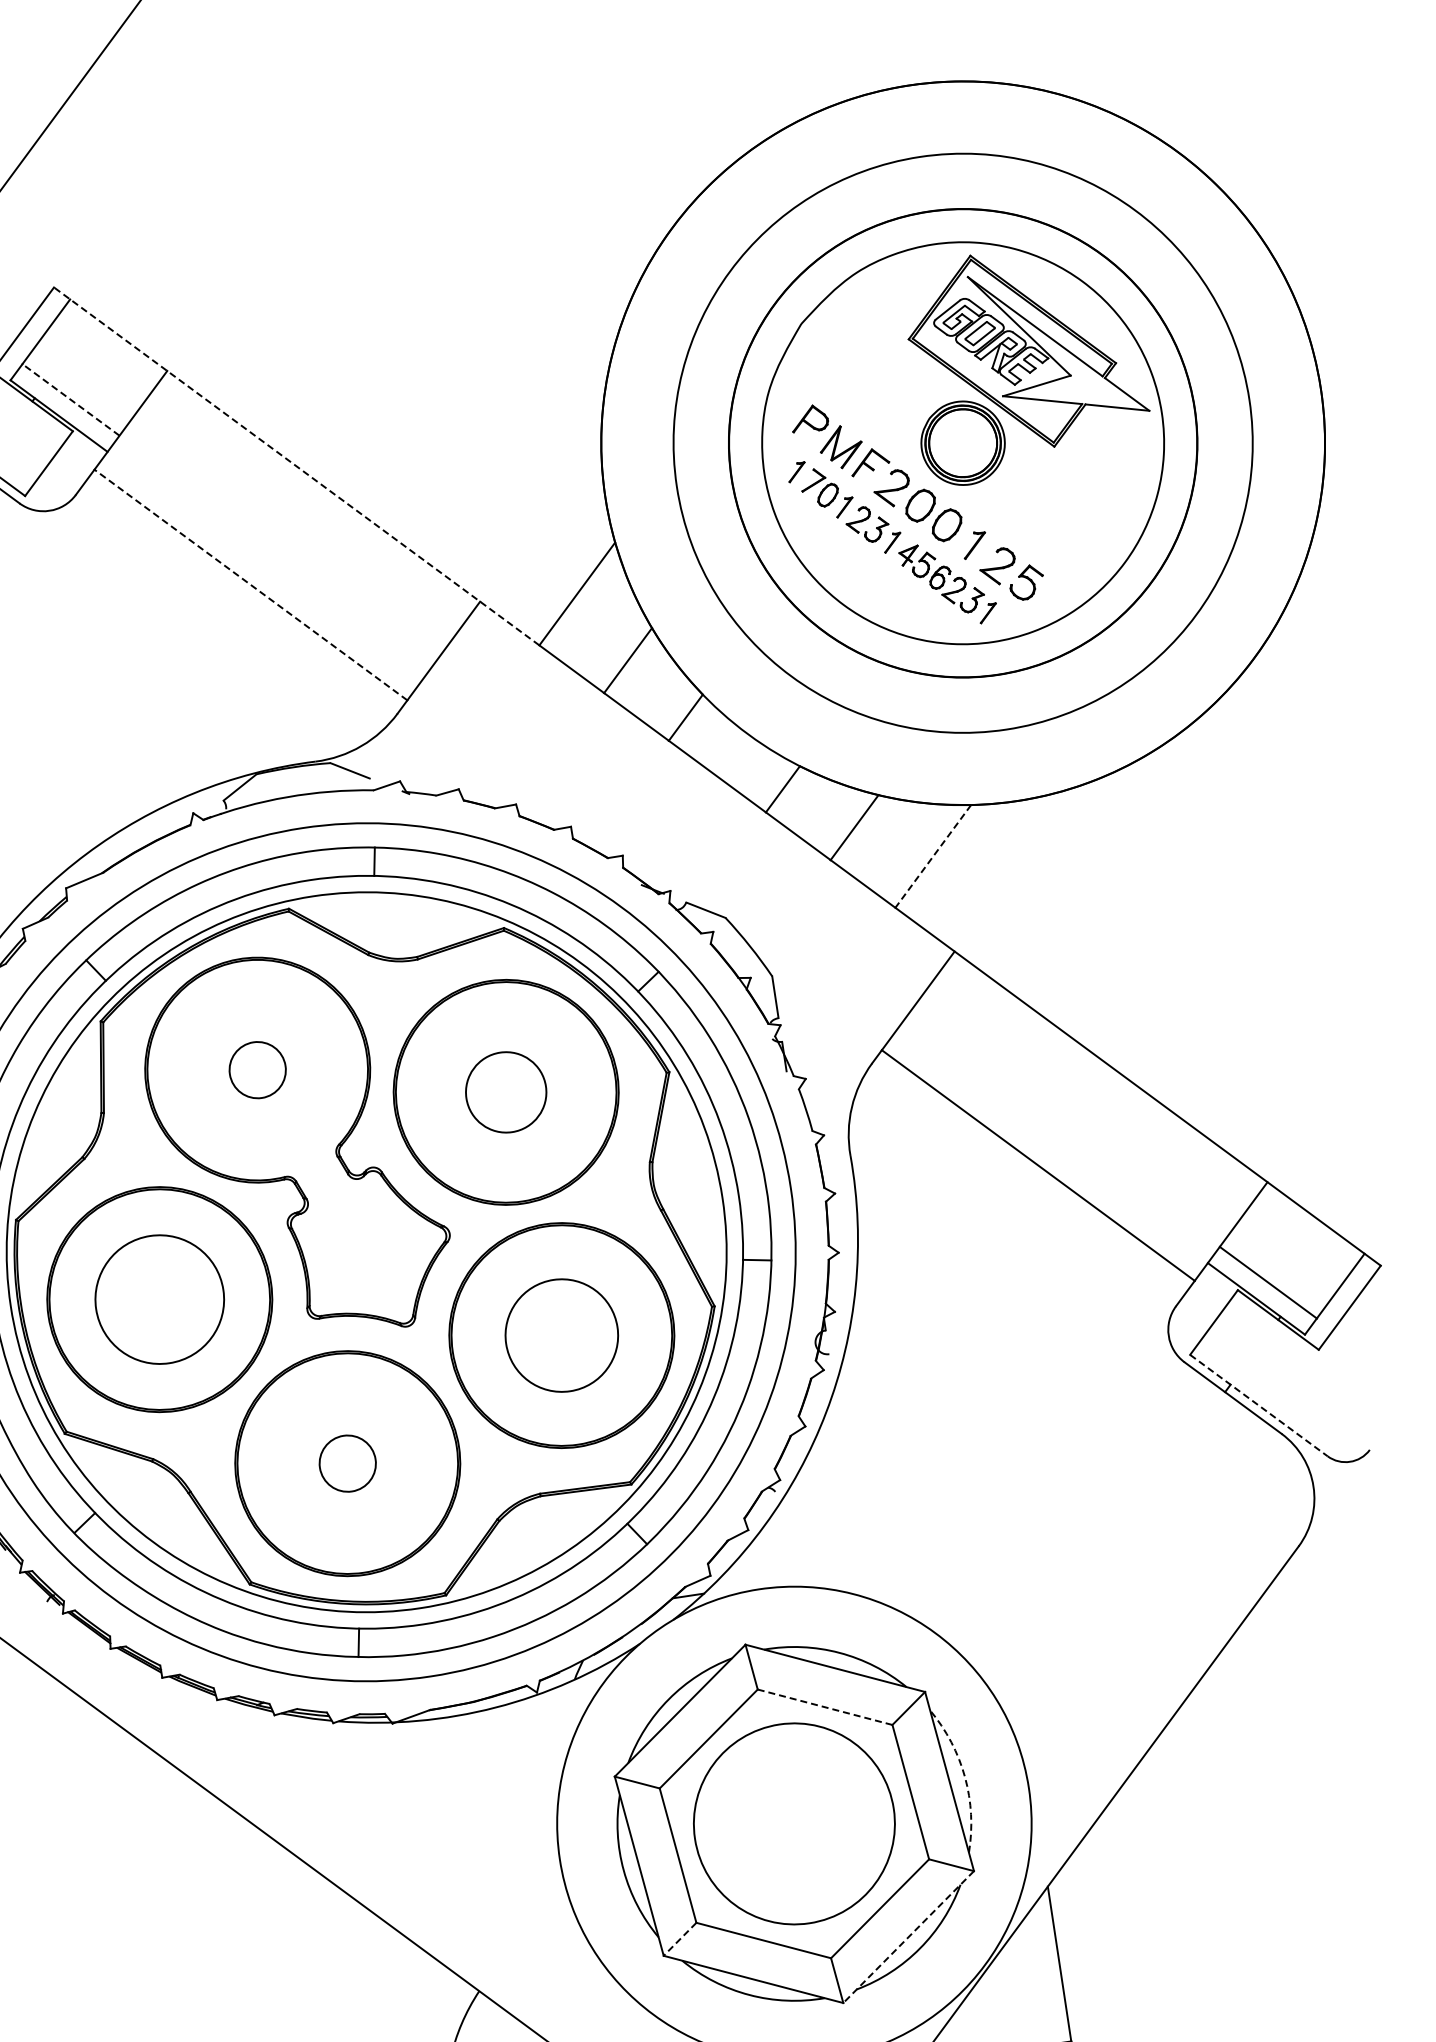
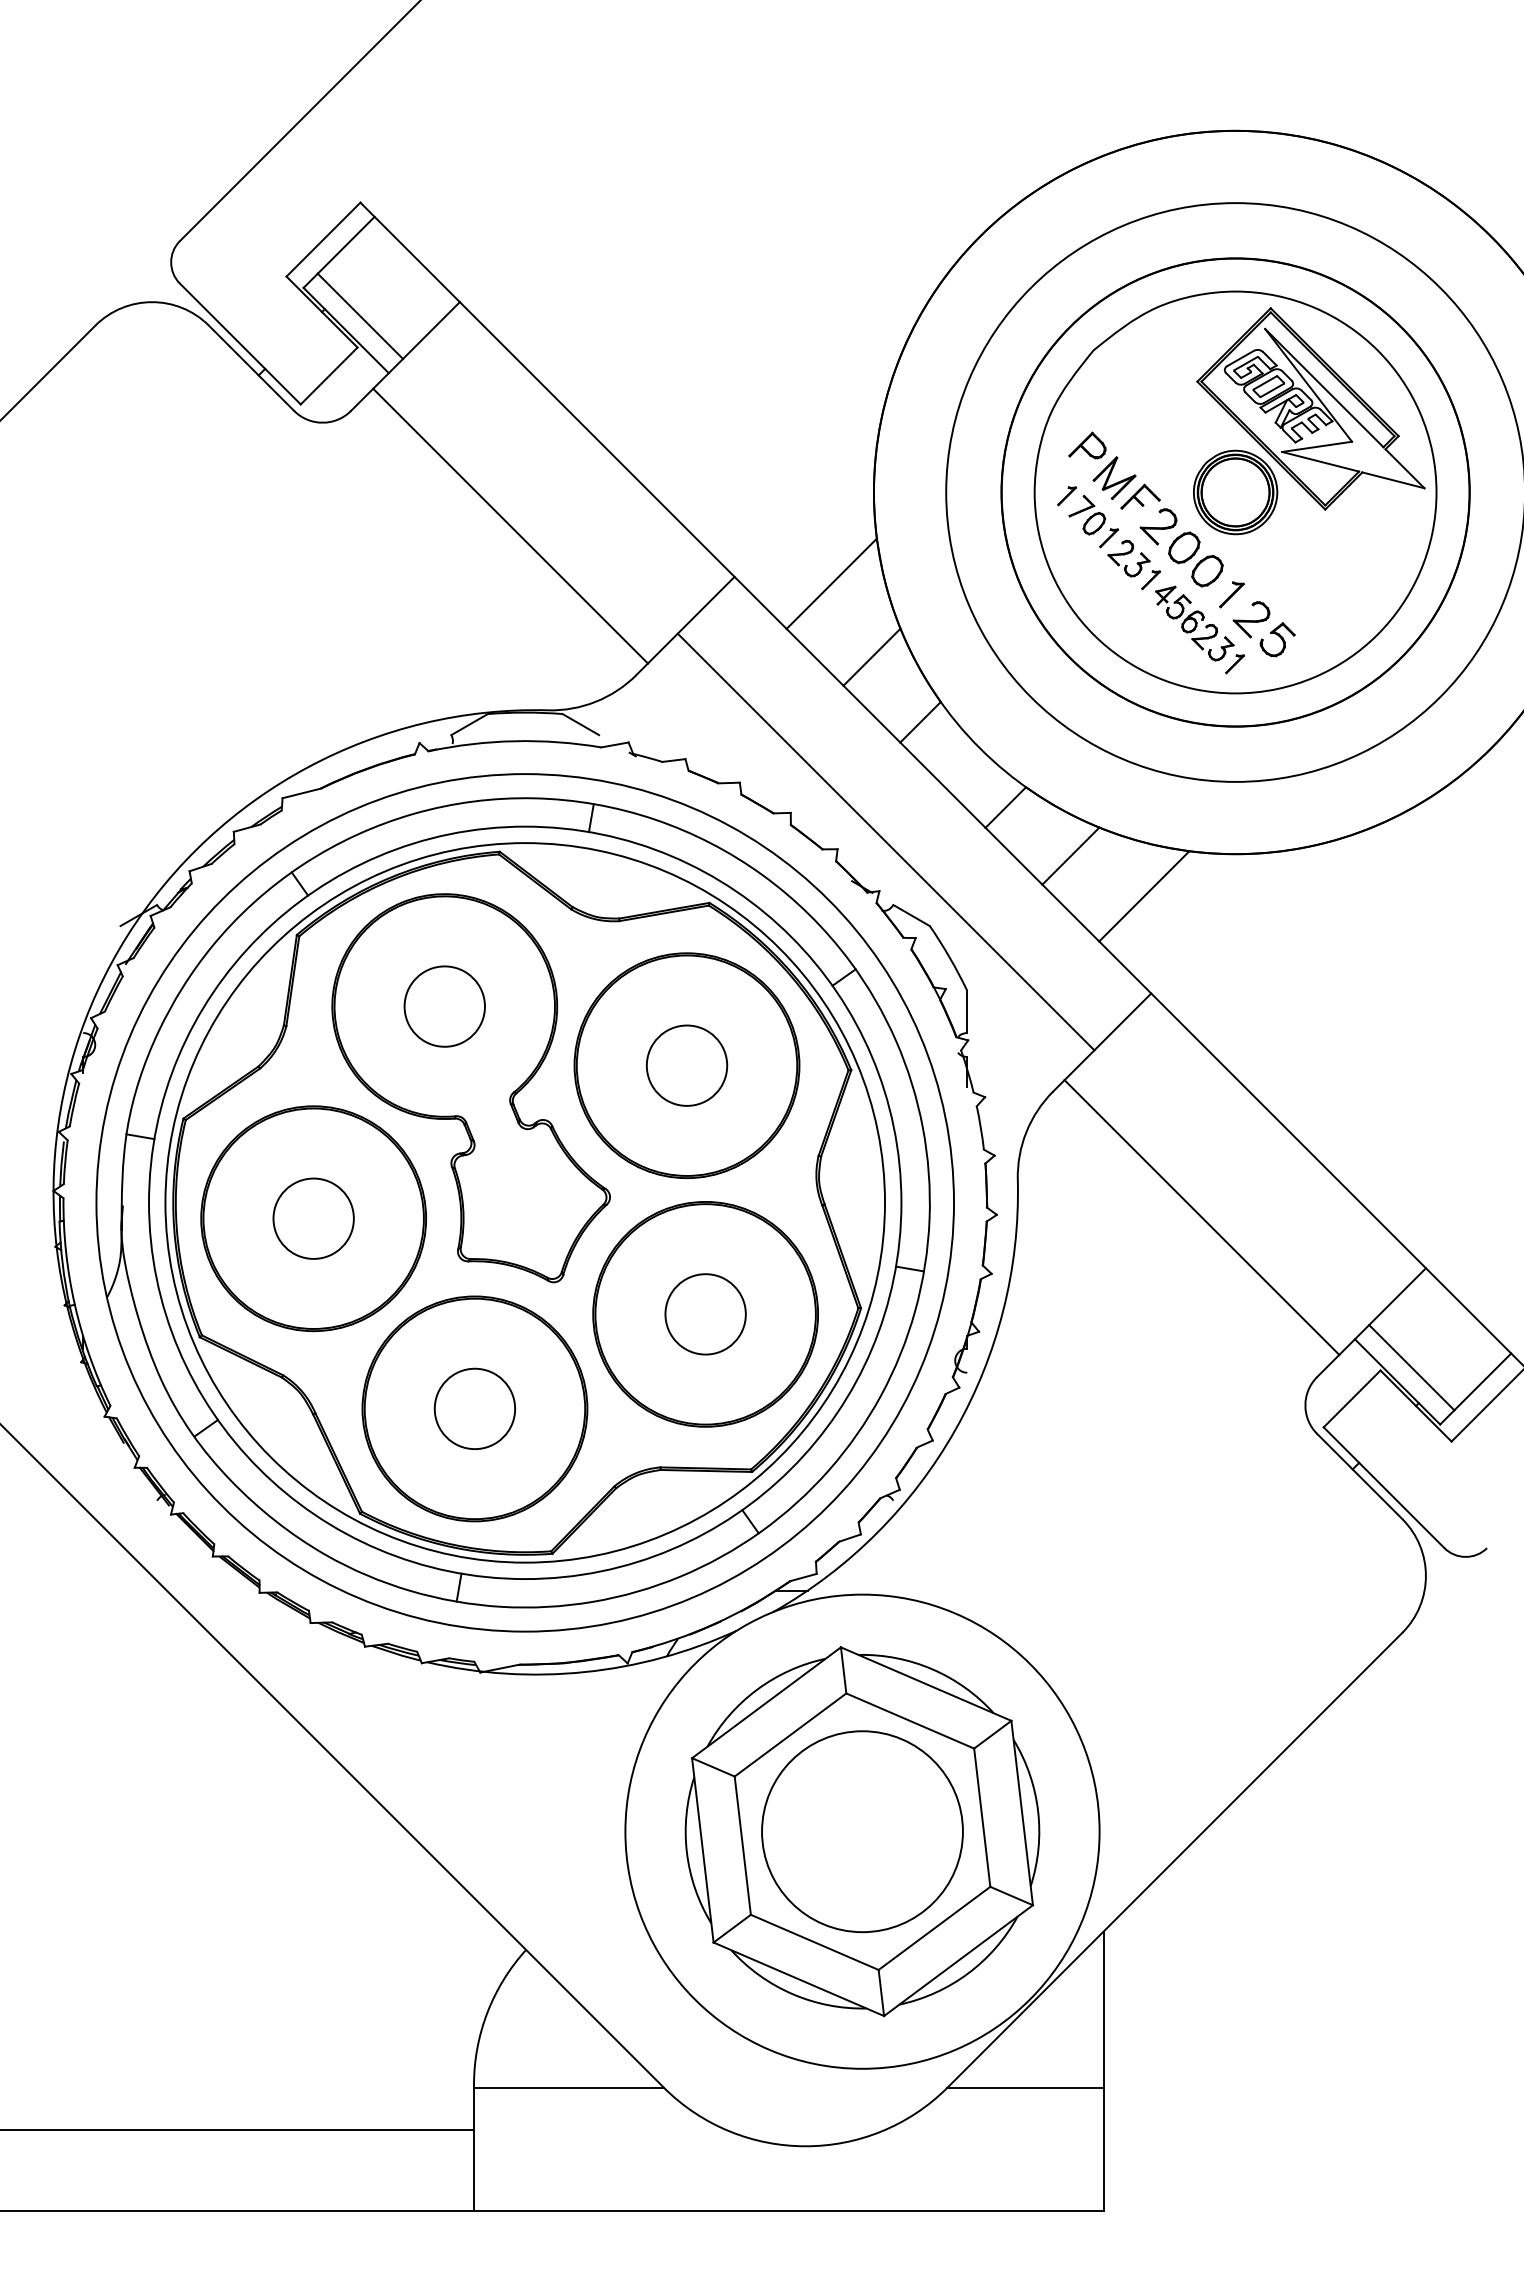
line: (70, 399) -> (360, 315), dashed -> solid
line: (296, 466) -> (573, 415), dashed -> solid
line: (250, 584) -> (510, 525), dashed -> solid
line: (669, 840) -> (885, 841), added
line: (933, 856) -> (1144, 896), dashed -> solid
circle: (257, 1070) -> (444, 1006), size x1.43
circle: (159, 1299) -> (313, 1218), size x0.62
circle: (561, 1335) -> (705, 1314), size x0.71
line: (1259, 1406) -> (1384, 1488), dashed -> solid
circle: (347, 1463) -> (474, 1408), size x1.43
line: (825, 1707) -> (910, 1721), dashed -> solid
arc: (965, 1777) -> (1038, 1811), dashed -> solid
line: (908, 1936) -> (958, 1960), dashed -> solid
line: (679, 1939) -> (731, 1928), dashed -> solid

